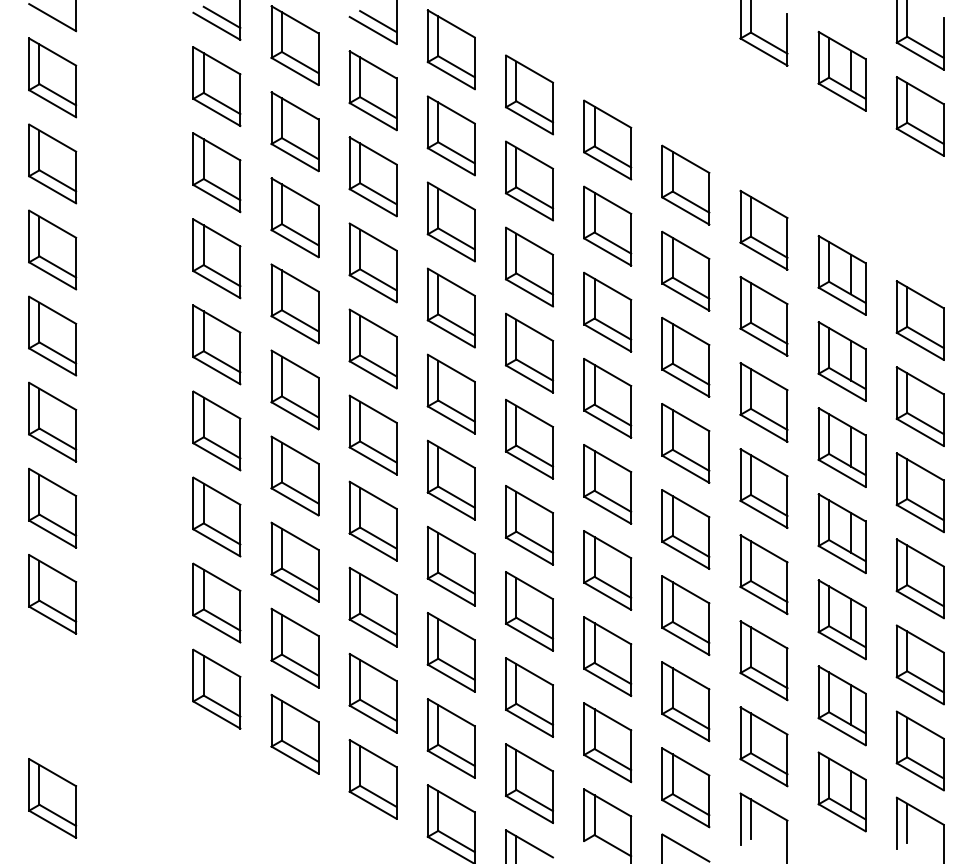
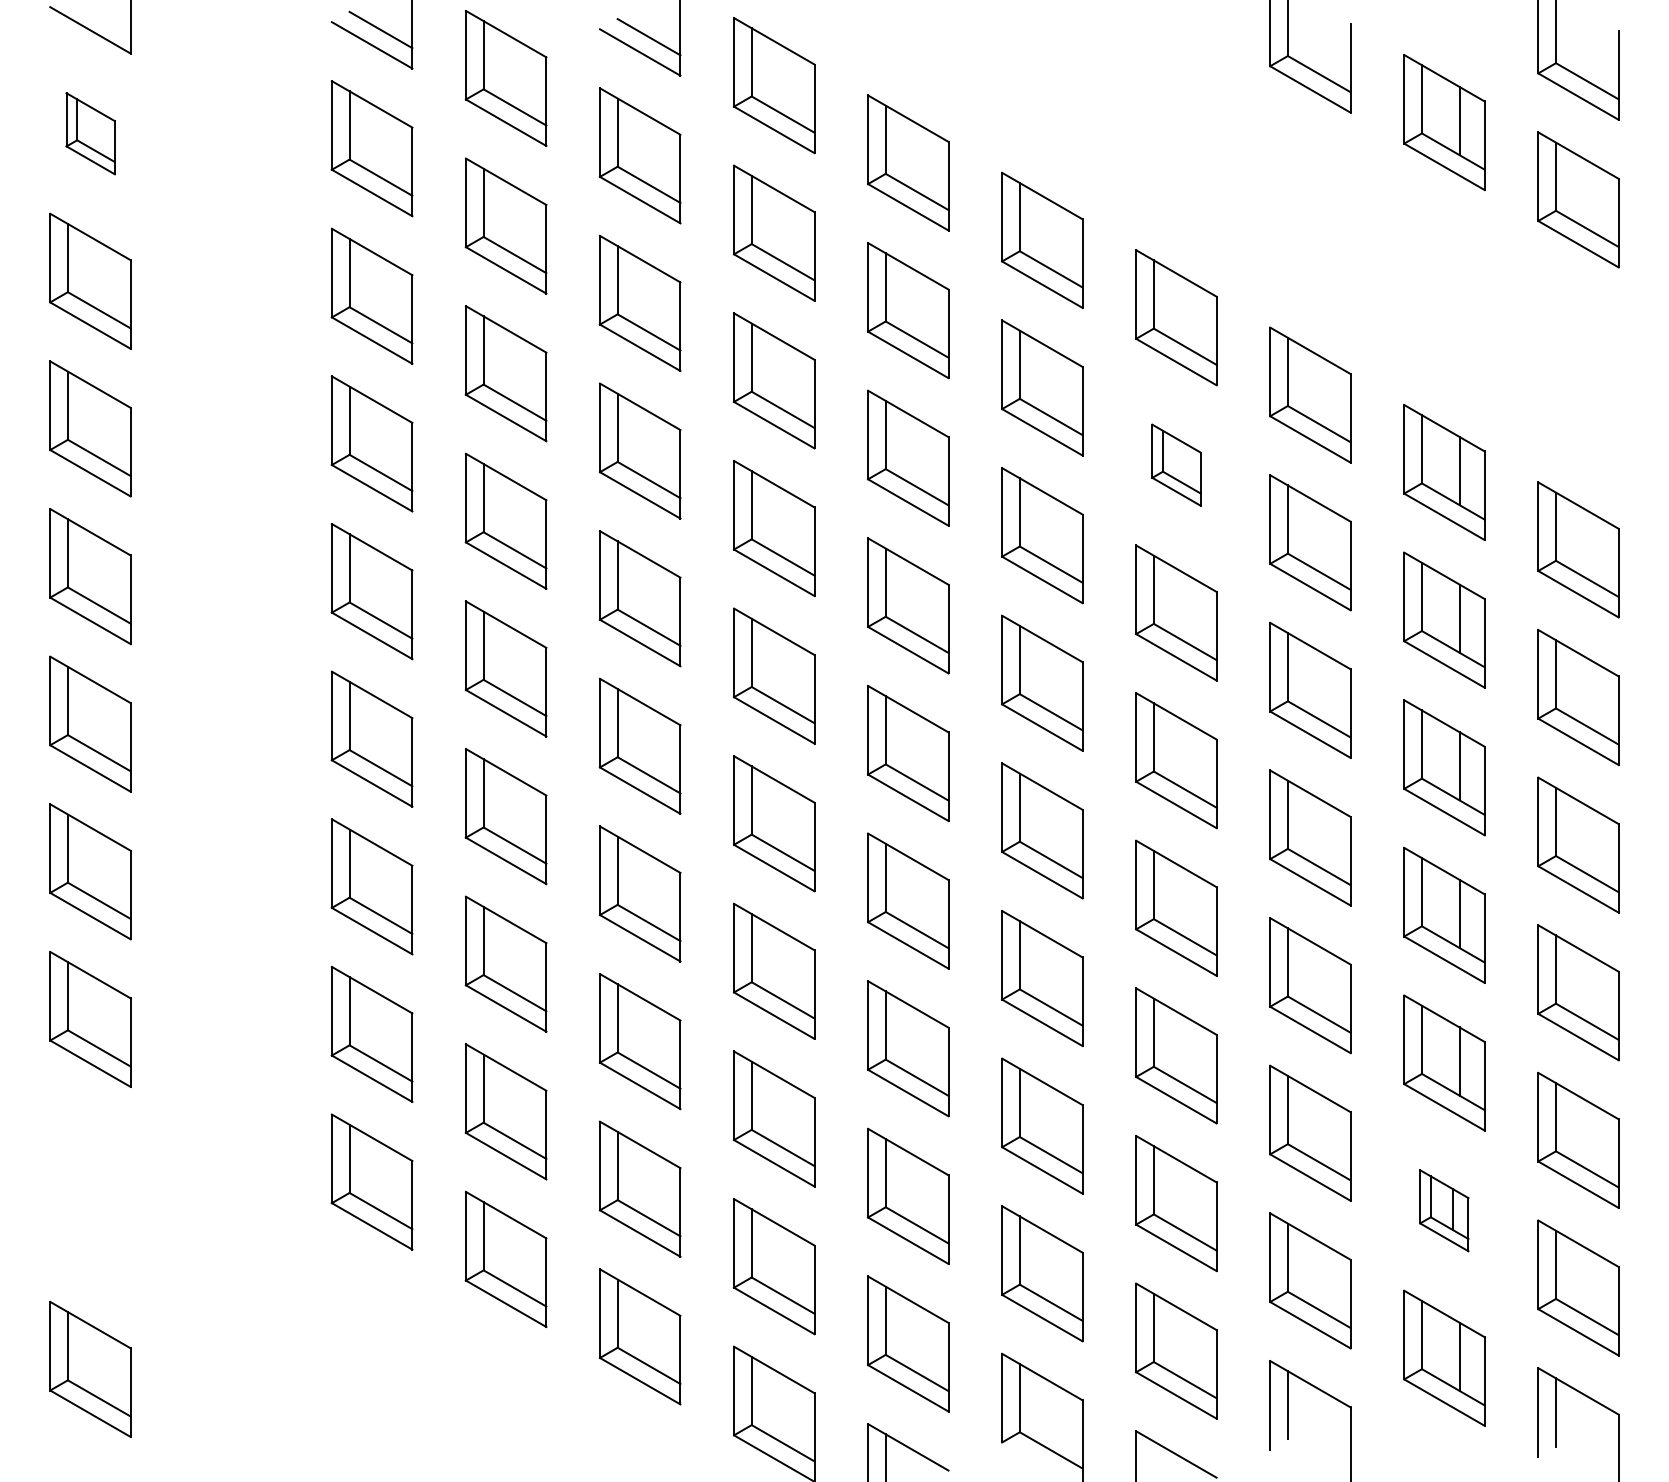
part: (52, 77) -> (90, 133), size x0.6
part: (685, 270) -> (1175, 464), size x0.6
part: (841, 705) -> (1443, 1210), size x0.6

